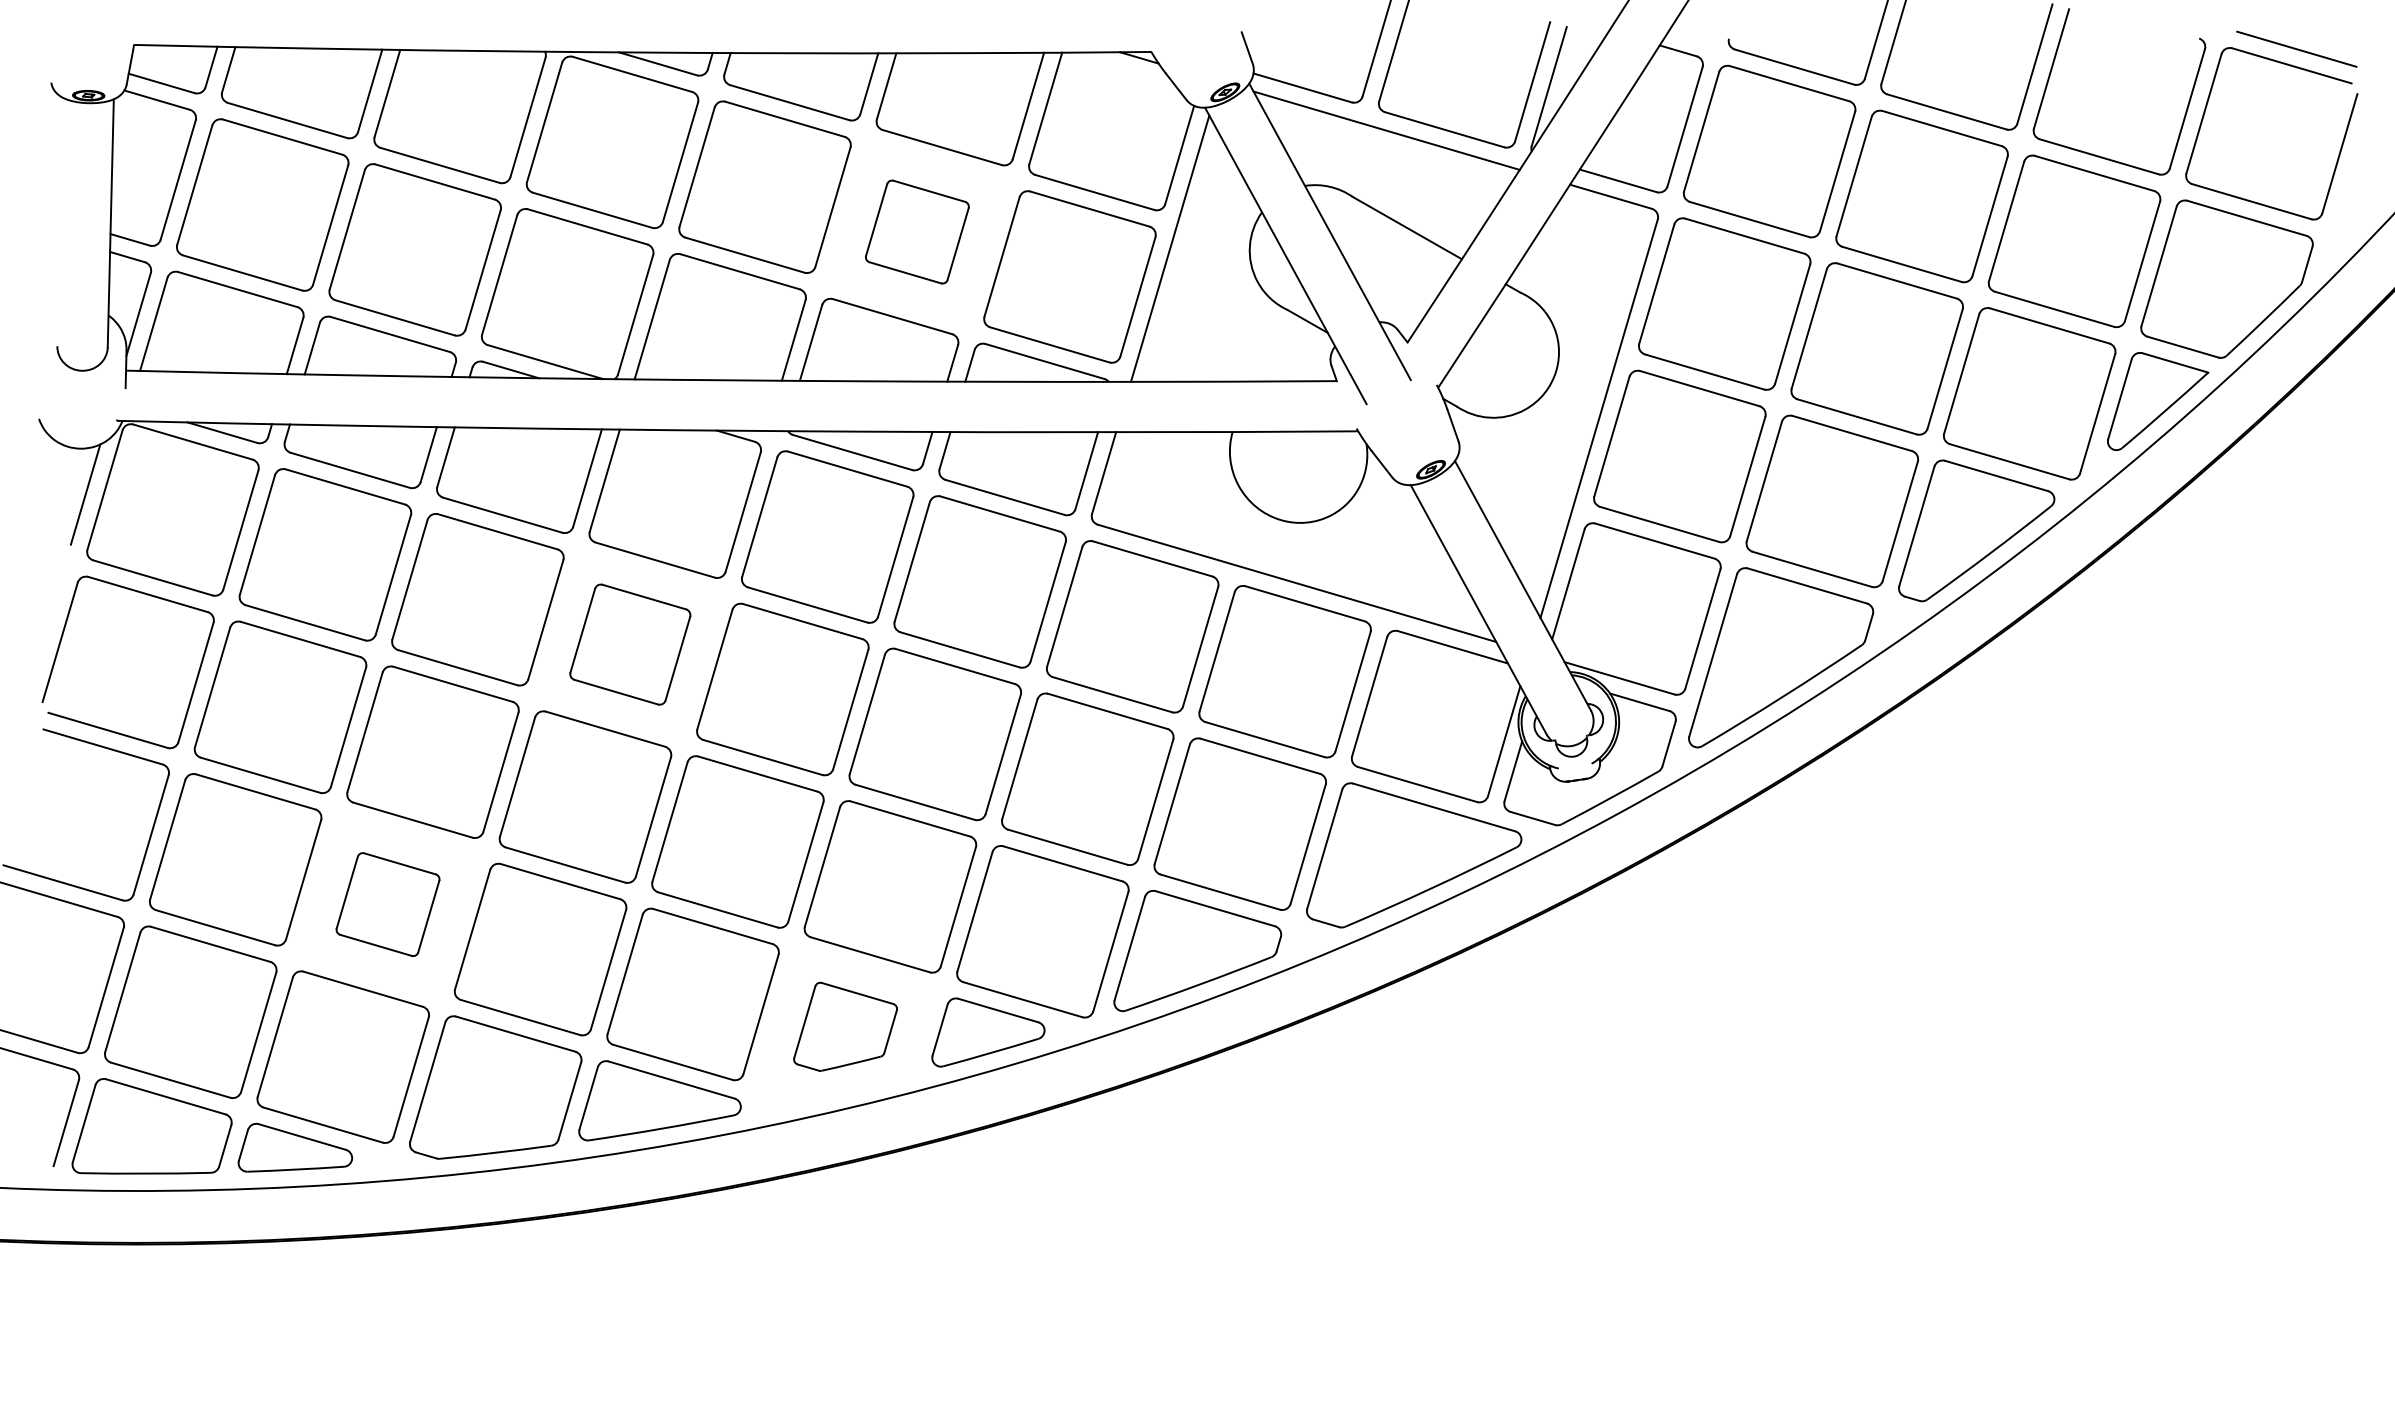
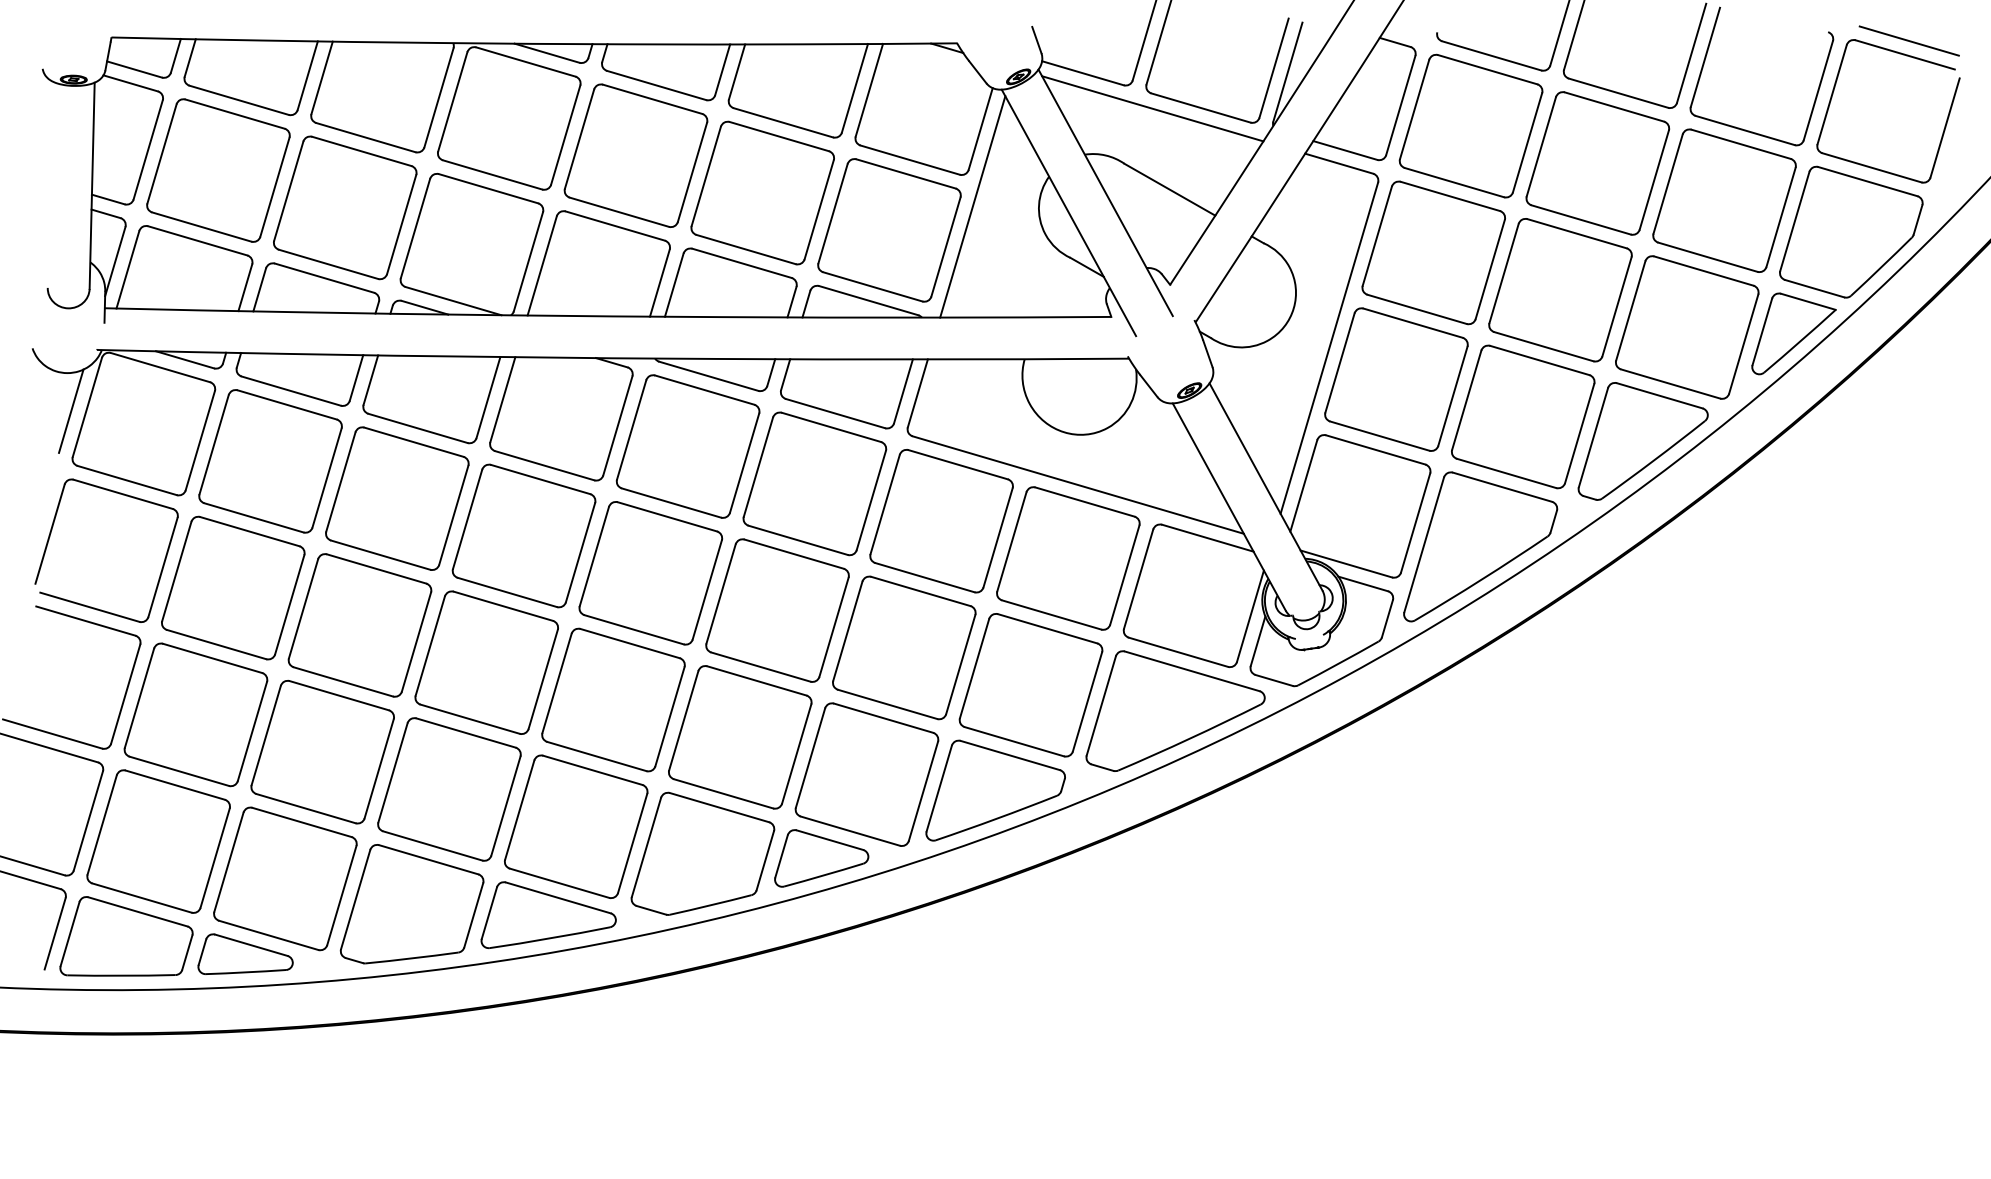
part: (917, 231) -> (762, 192), size x1.67
part: (629, 644) -> (523, 535), size x1.43
part: (387, 903) -> (322, 751), size x1.67
part: (845, 1026) -> (702, 853), size x1.67

